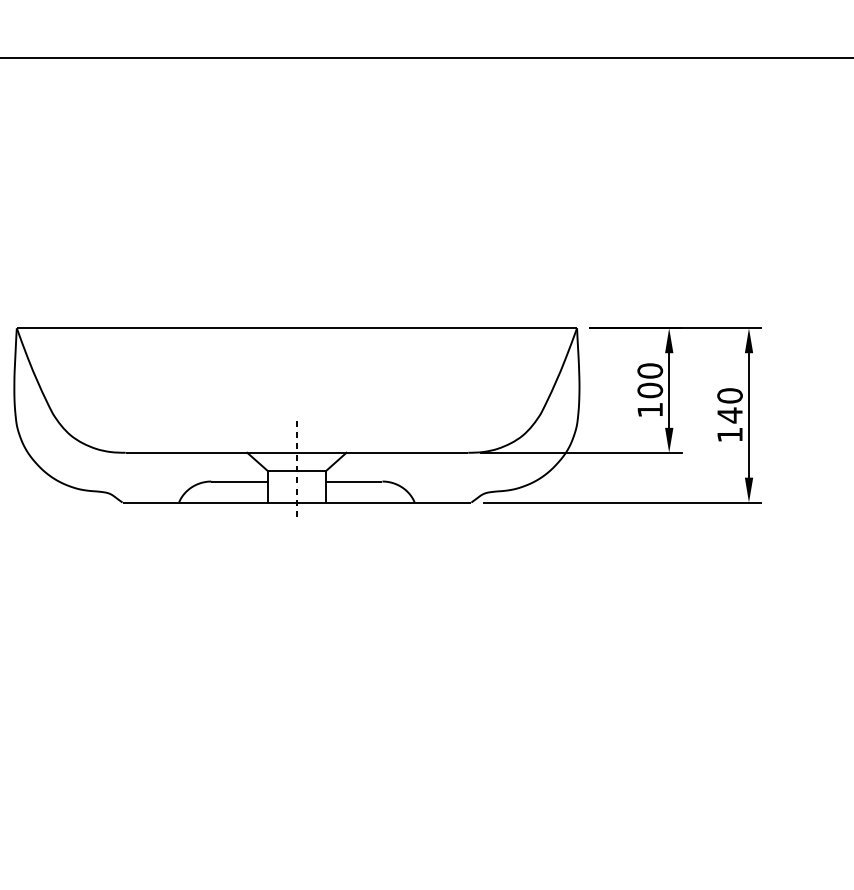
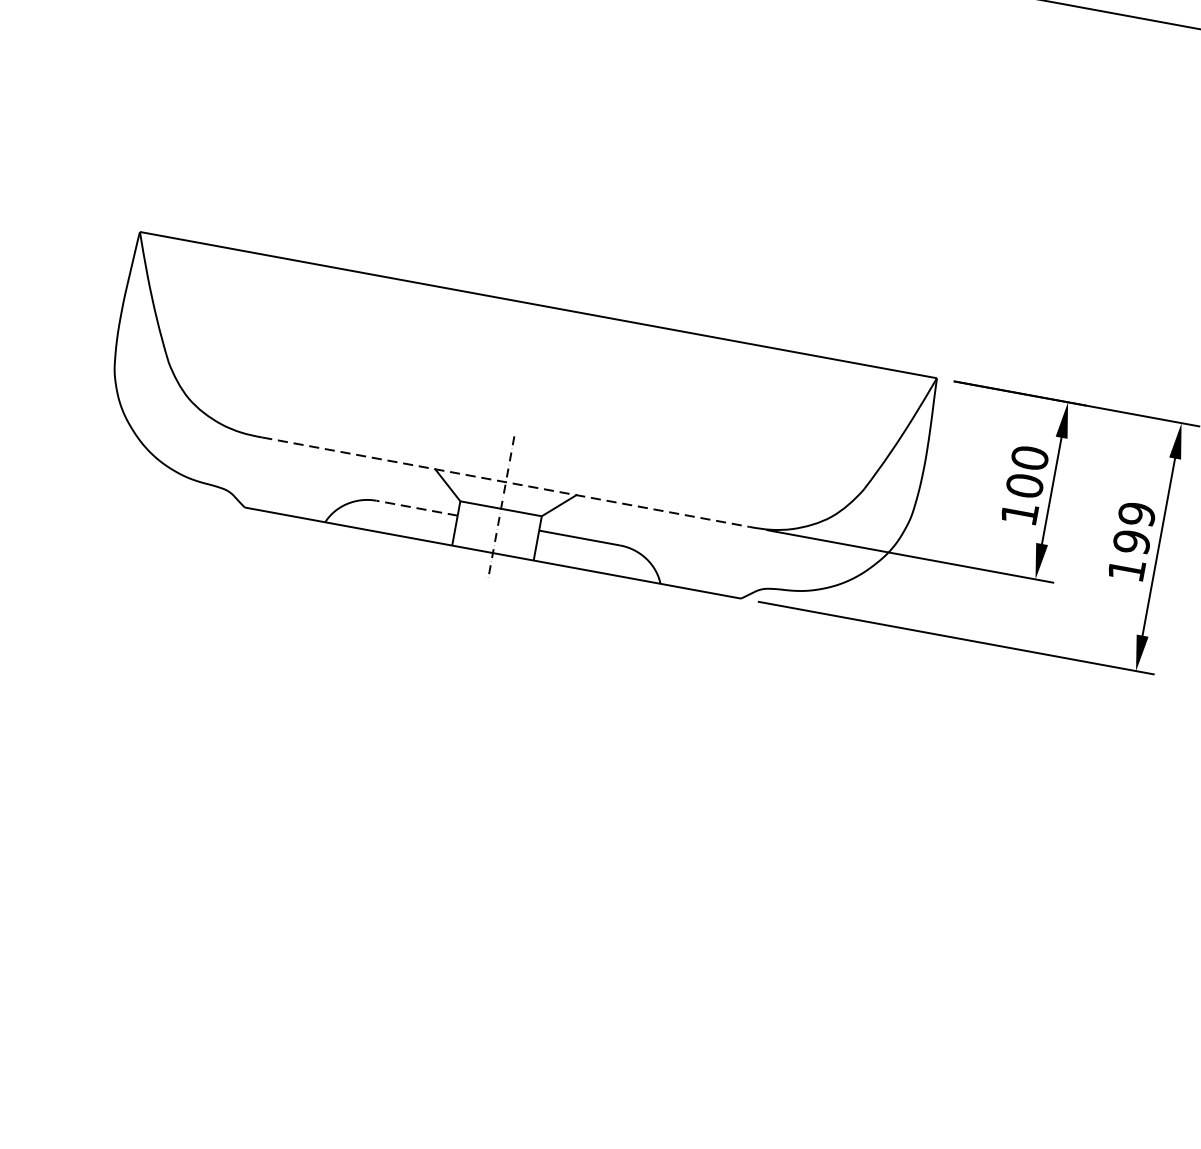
text: (729, 405) -> (1133, 527), 140 -> 199
line: (297, 452) -> (506, 481), solid -> dashed
line: (239, 481) -> (416, 508), solid -> dashed

